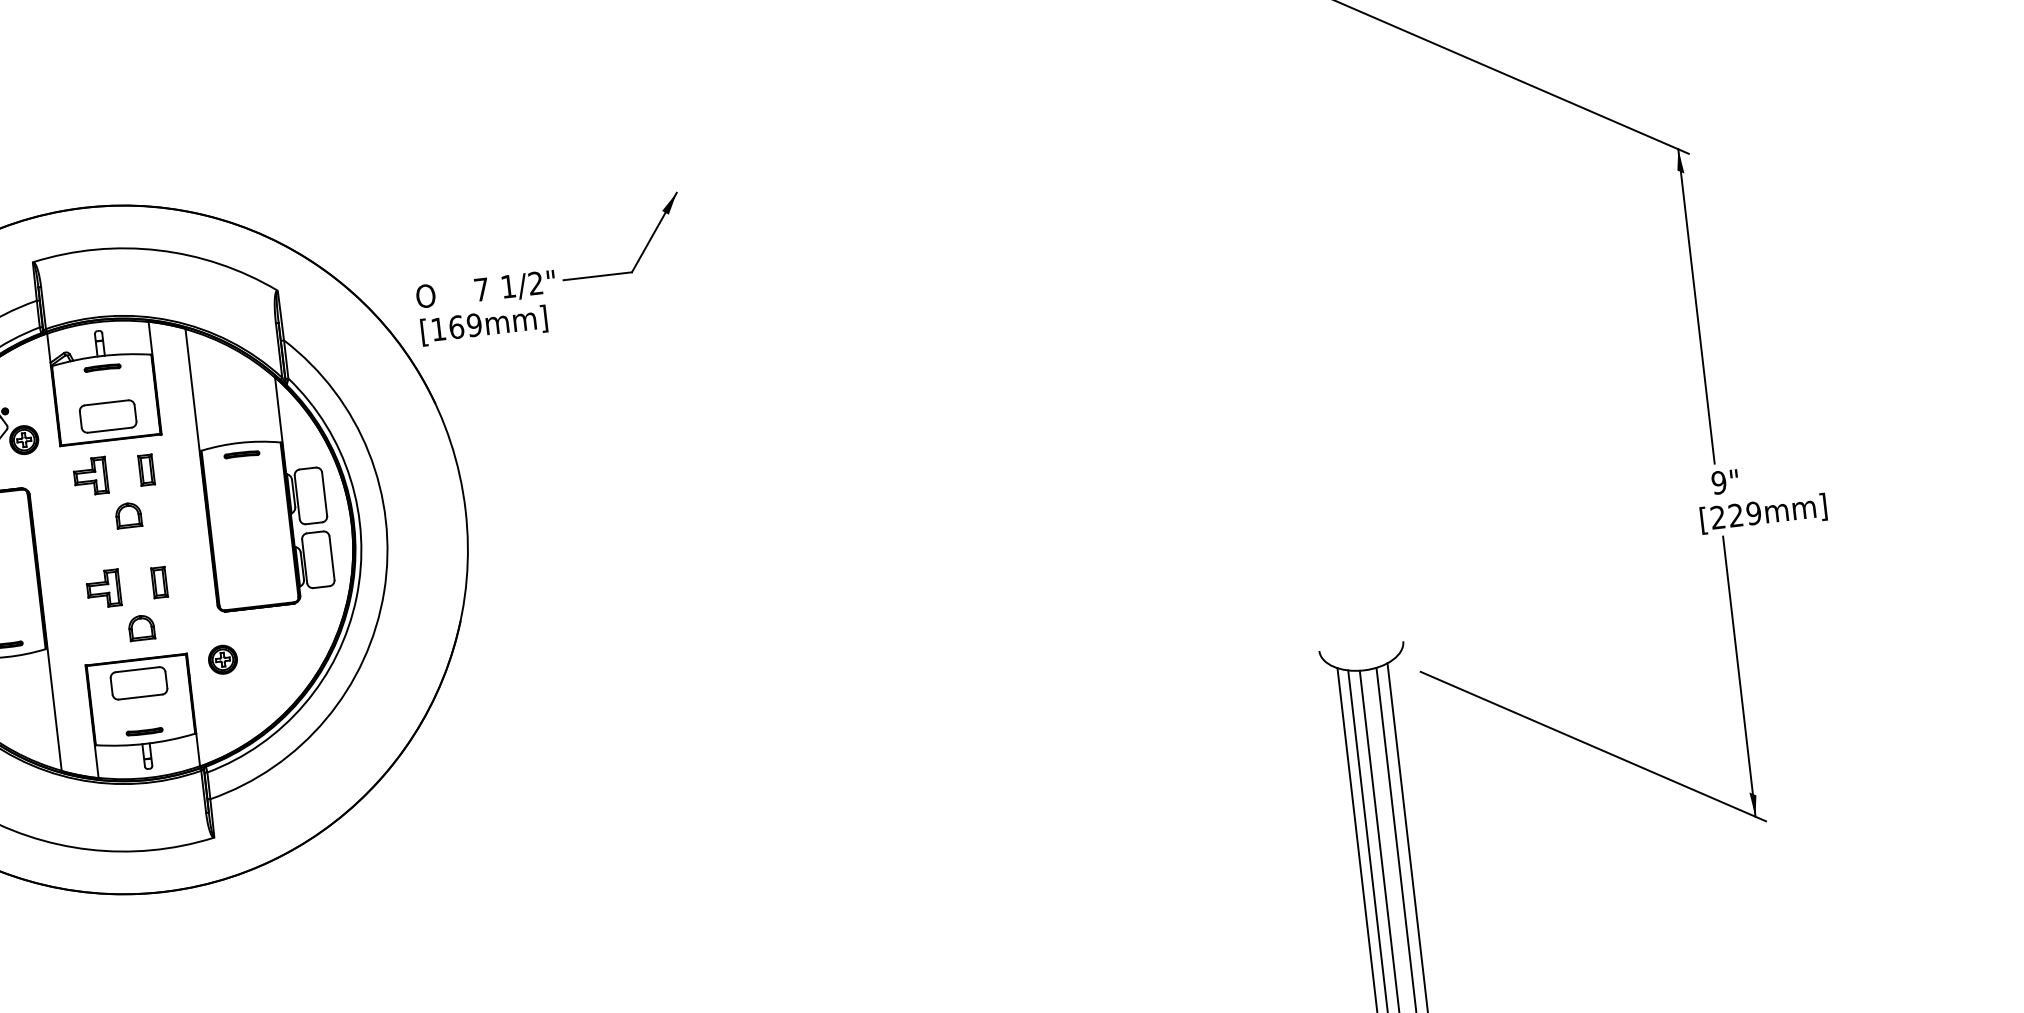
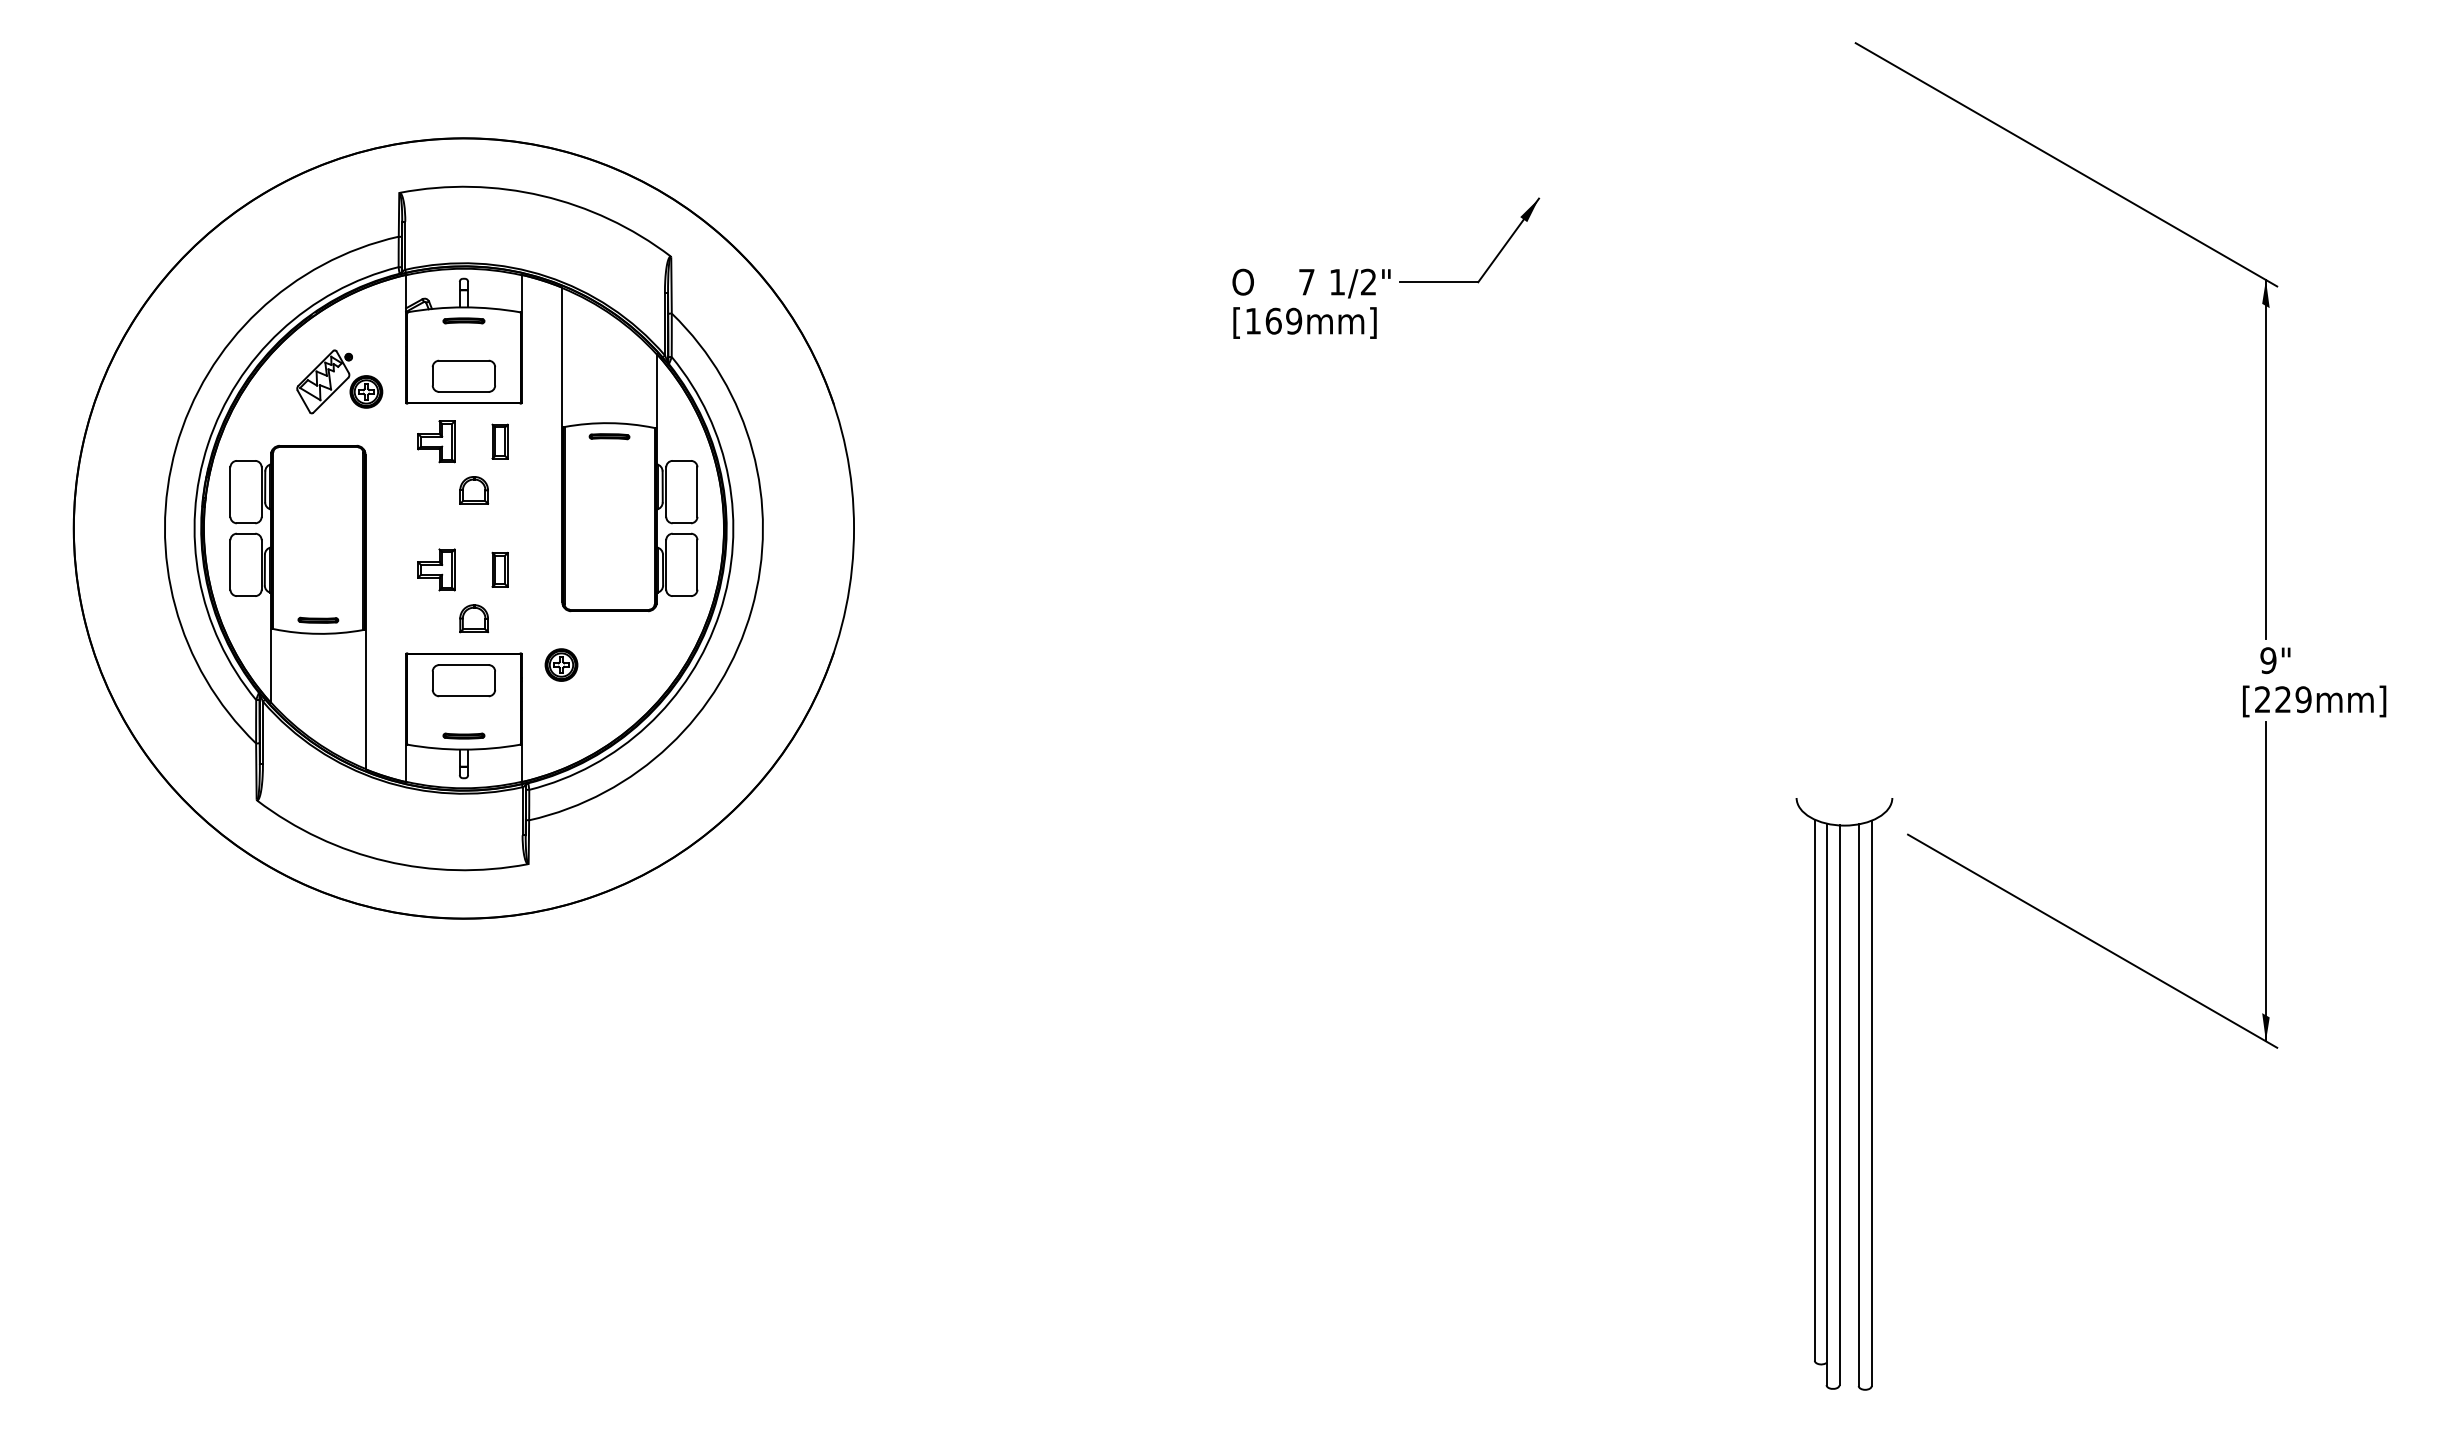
part: (550, 268) -> (1386, 267), moved

